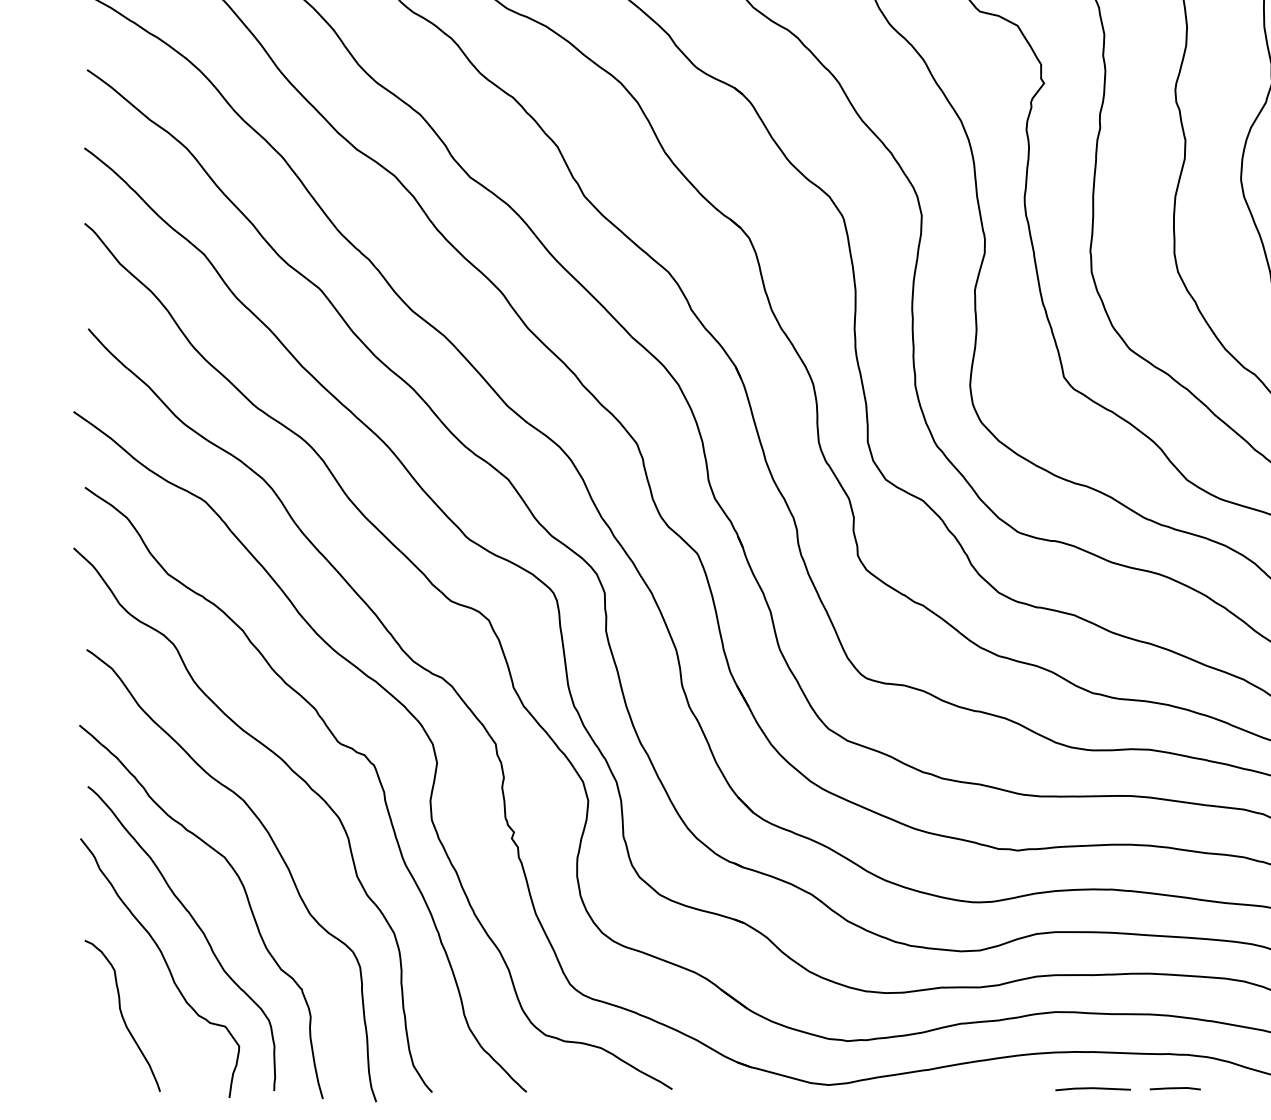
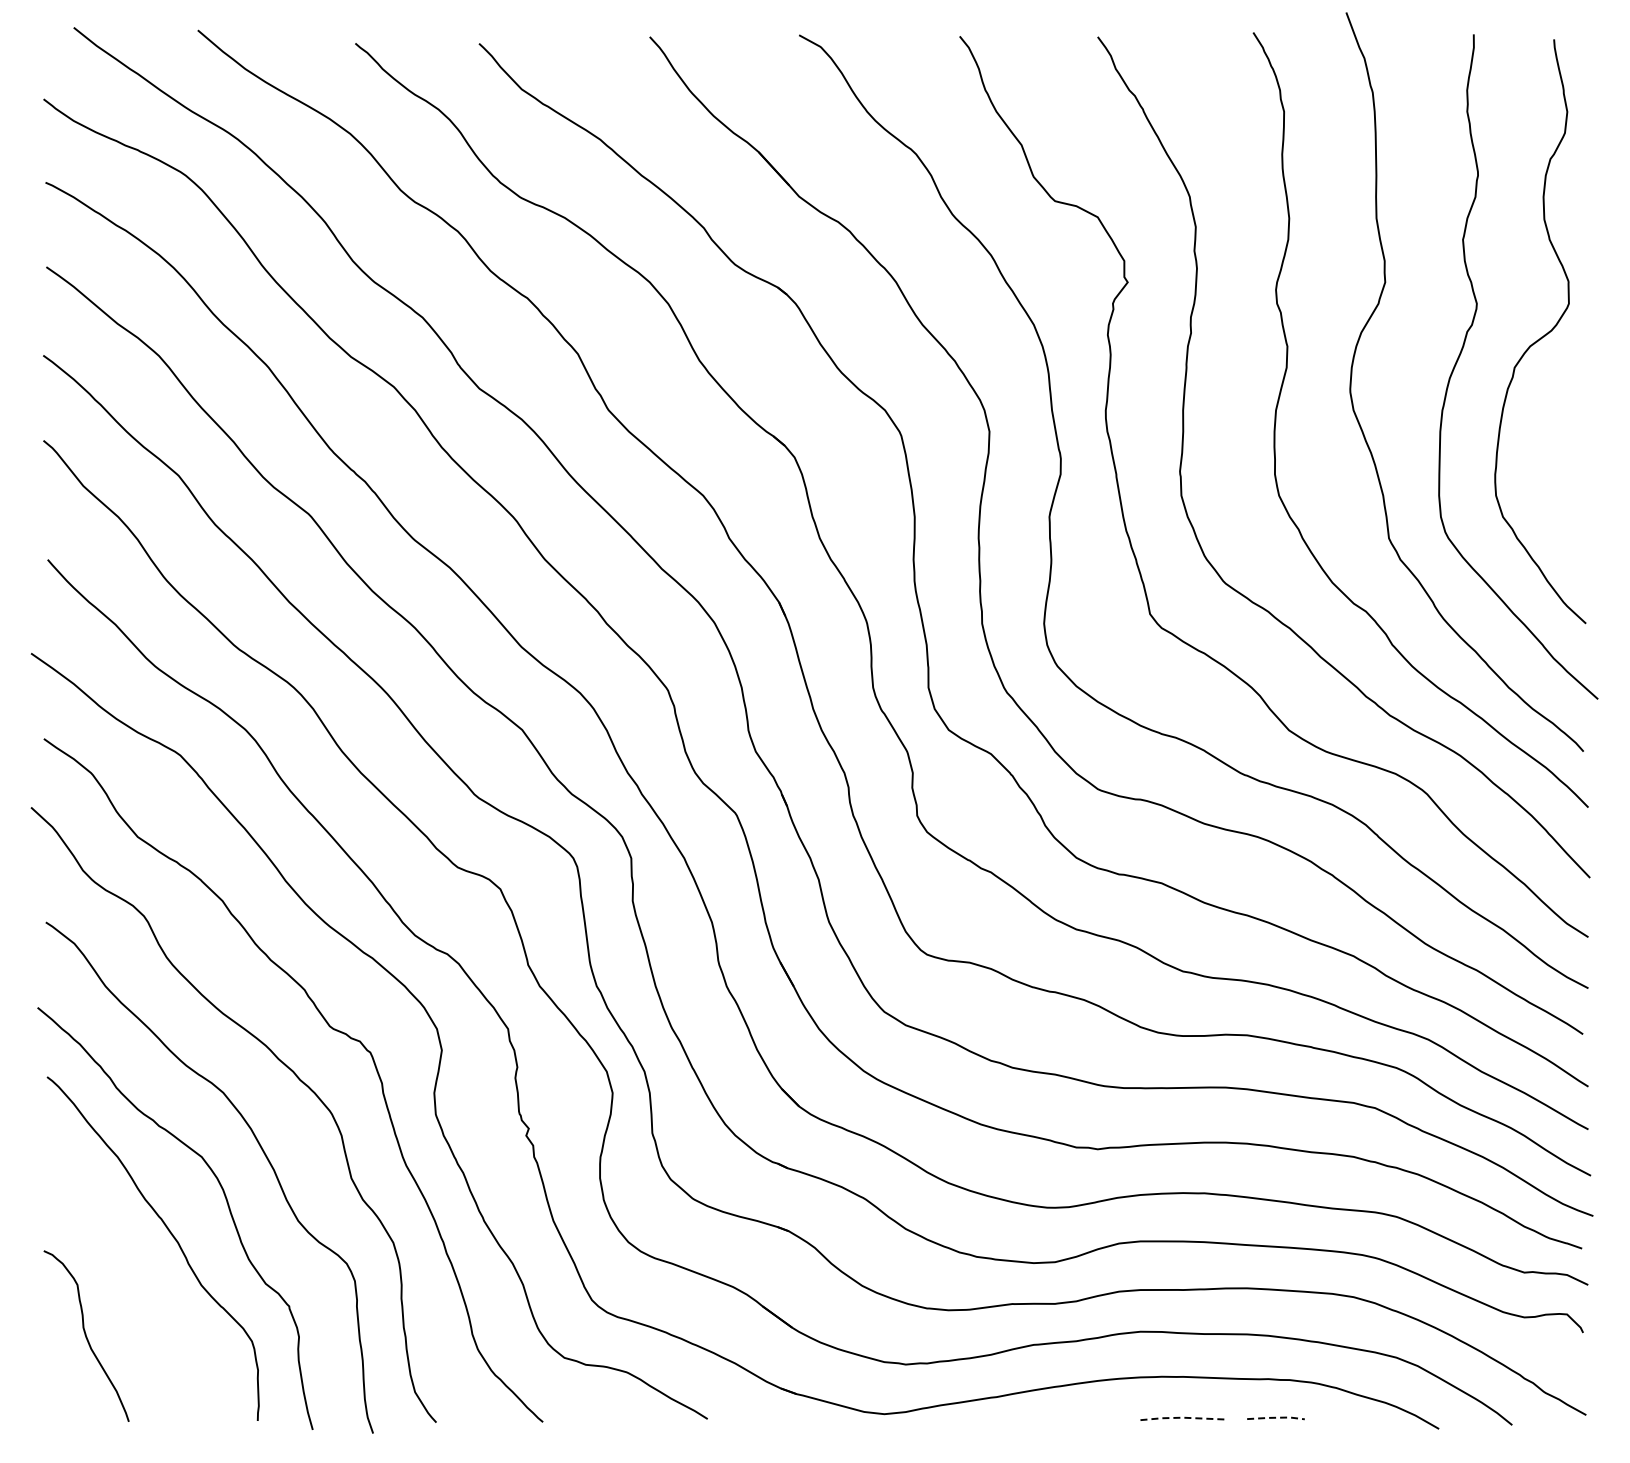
curve: (165, 964) -> (135, 1278), removed
line: (1093, 1087) -> (1183, 1417), solid -> dashed
line: (1175, 1087) -> (1276, 1417), solid -> dashed

